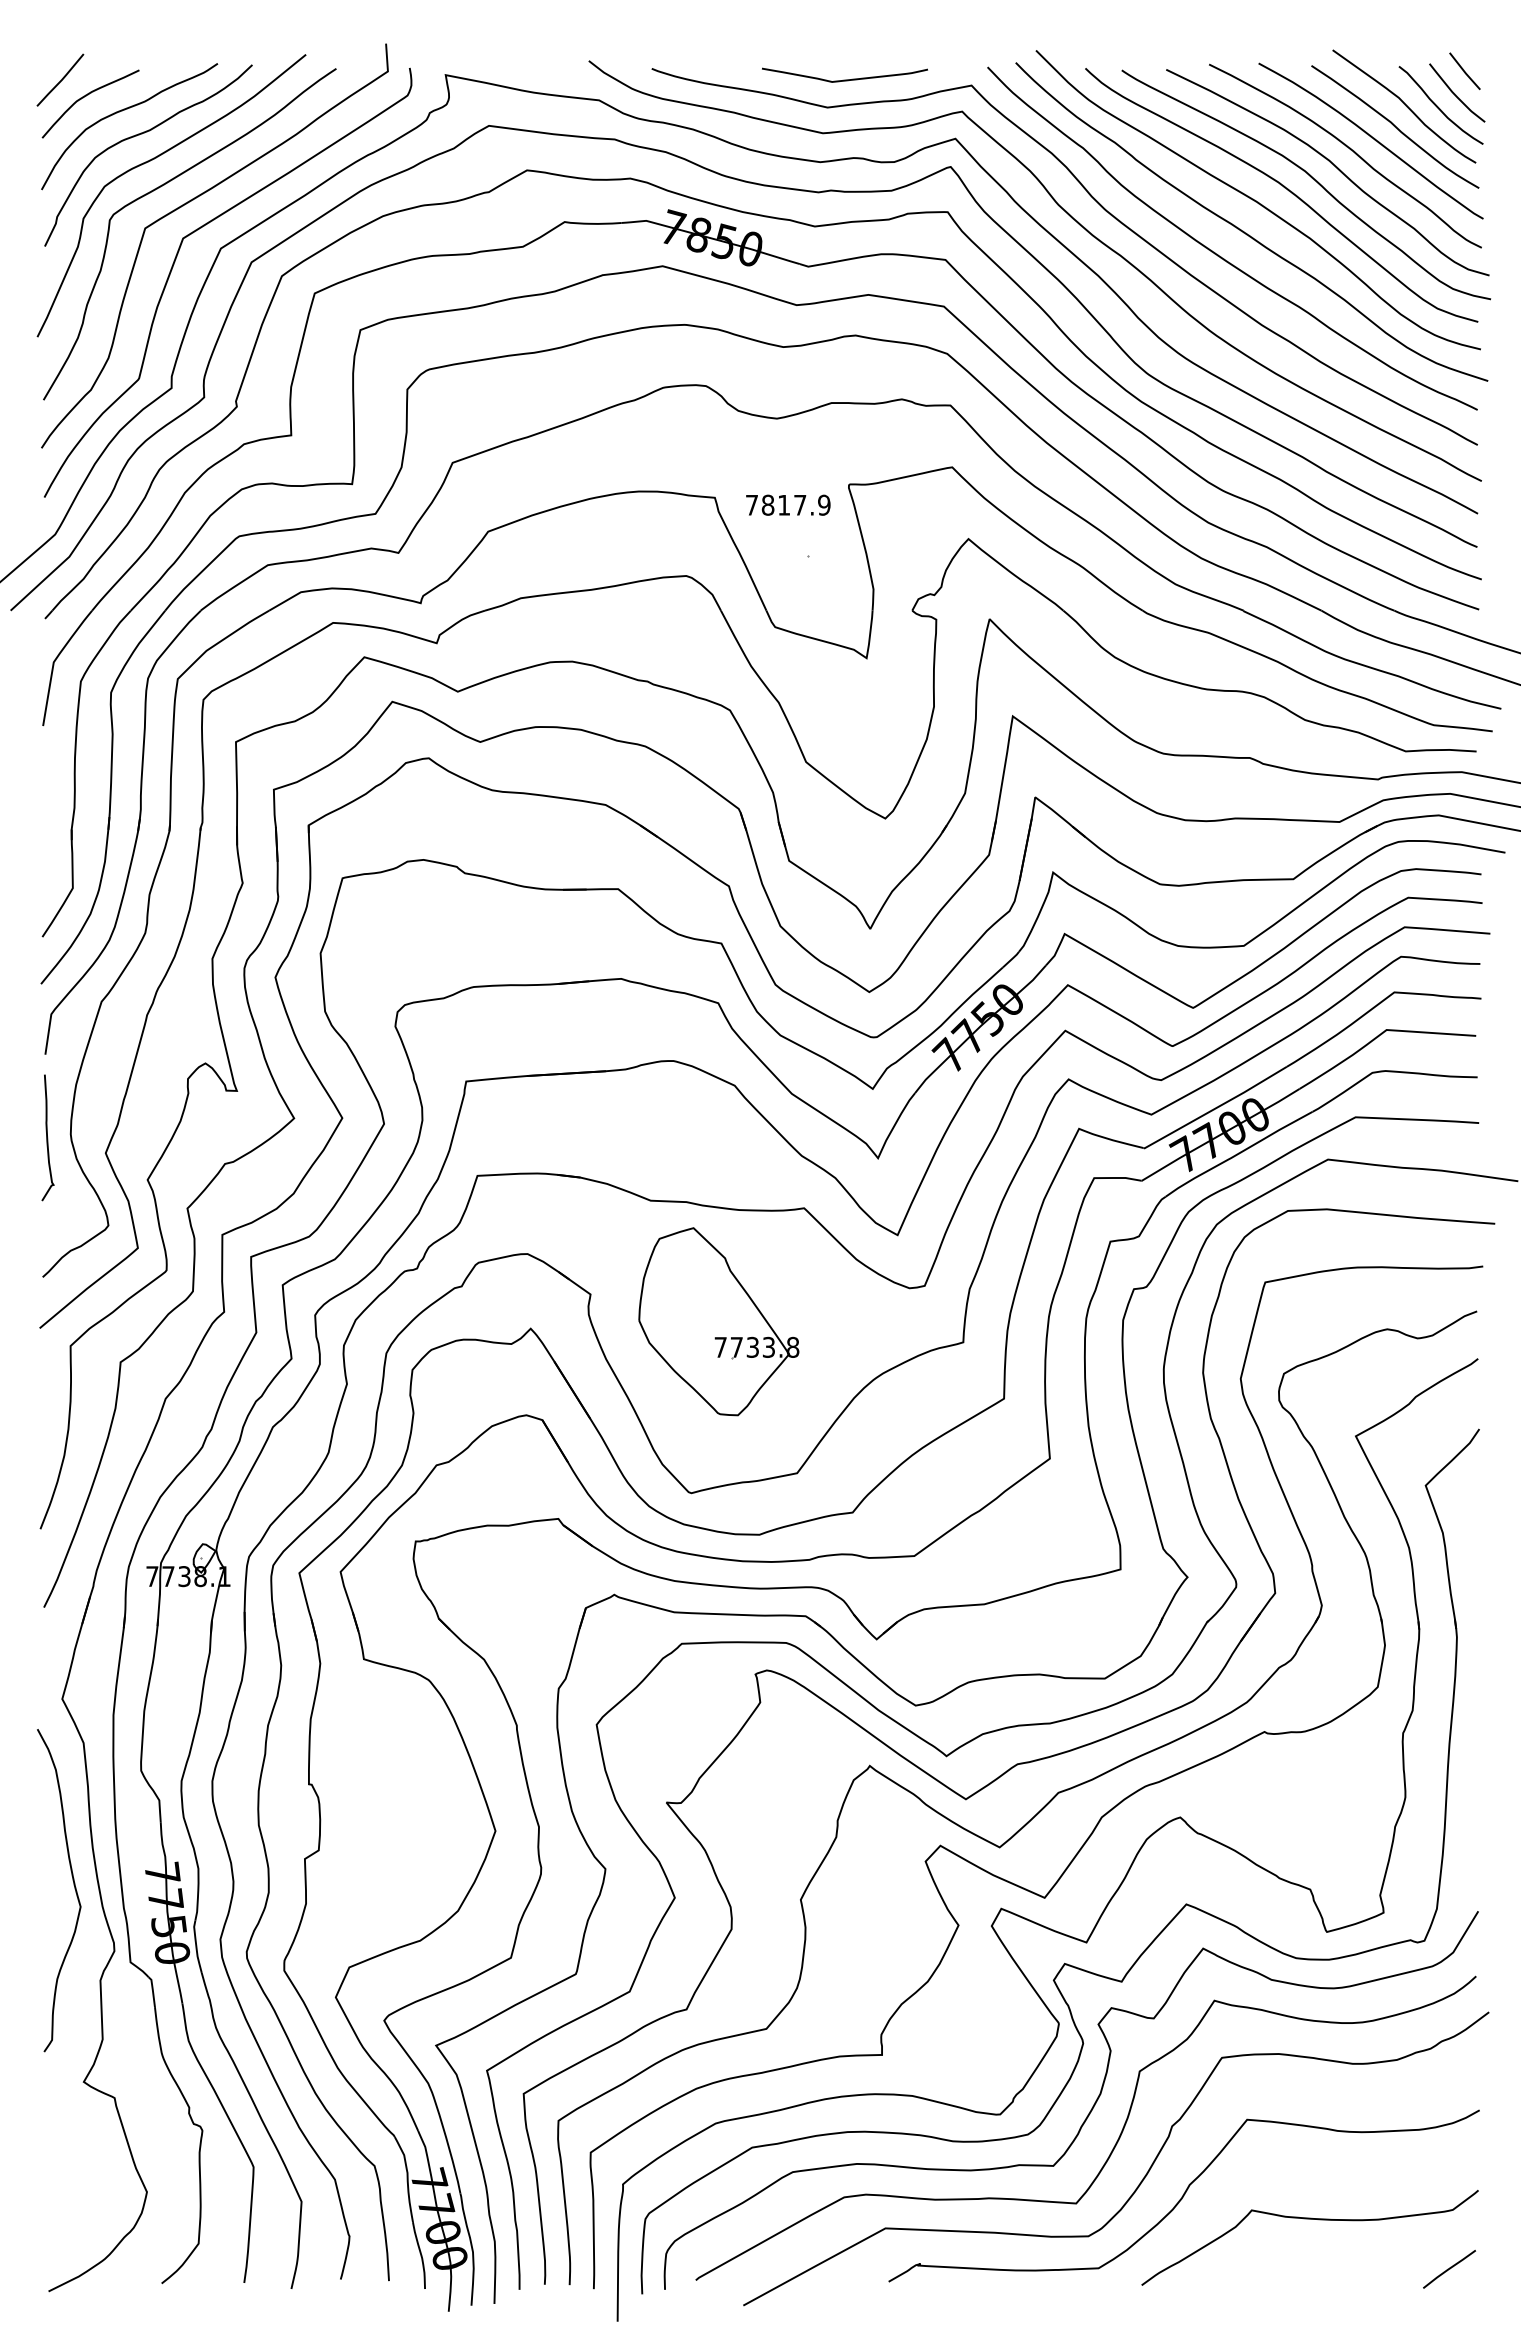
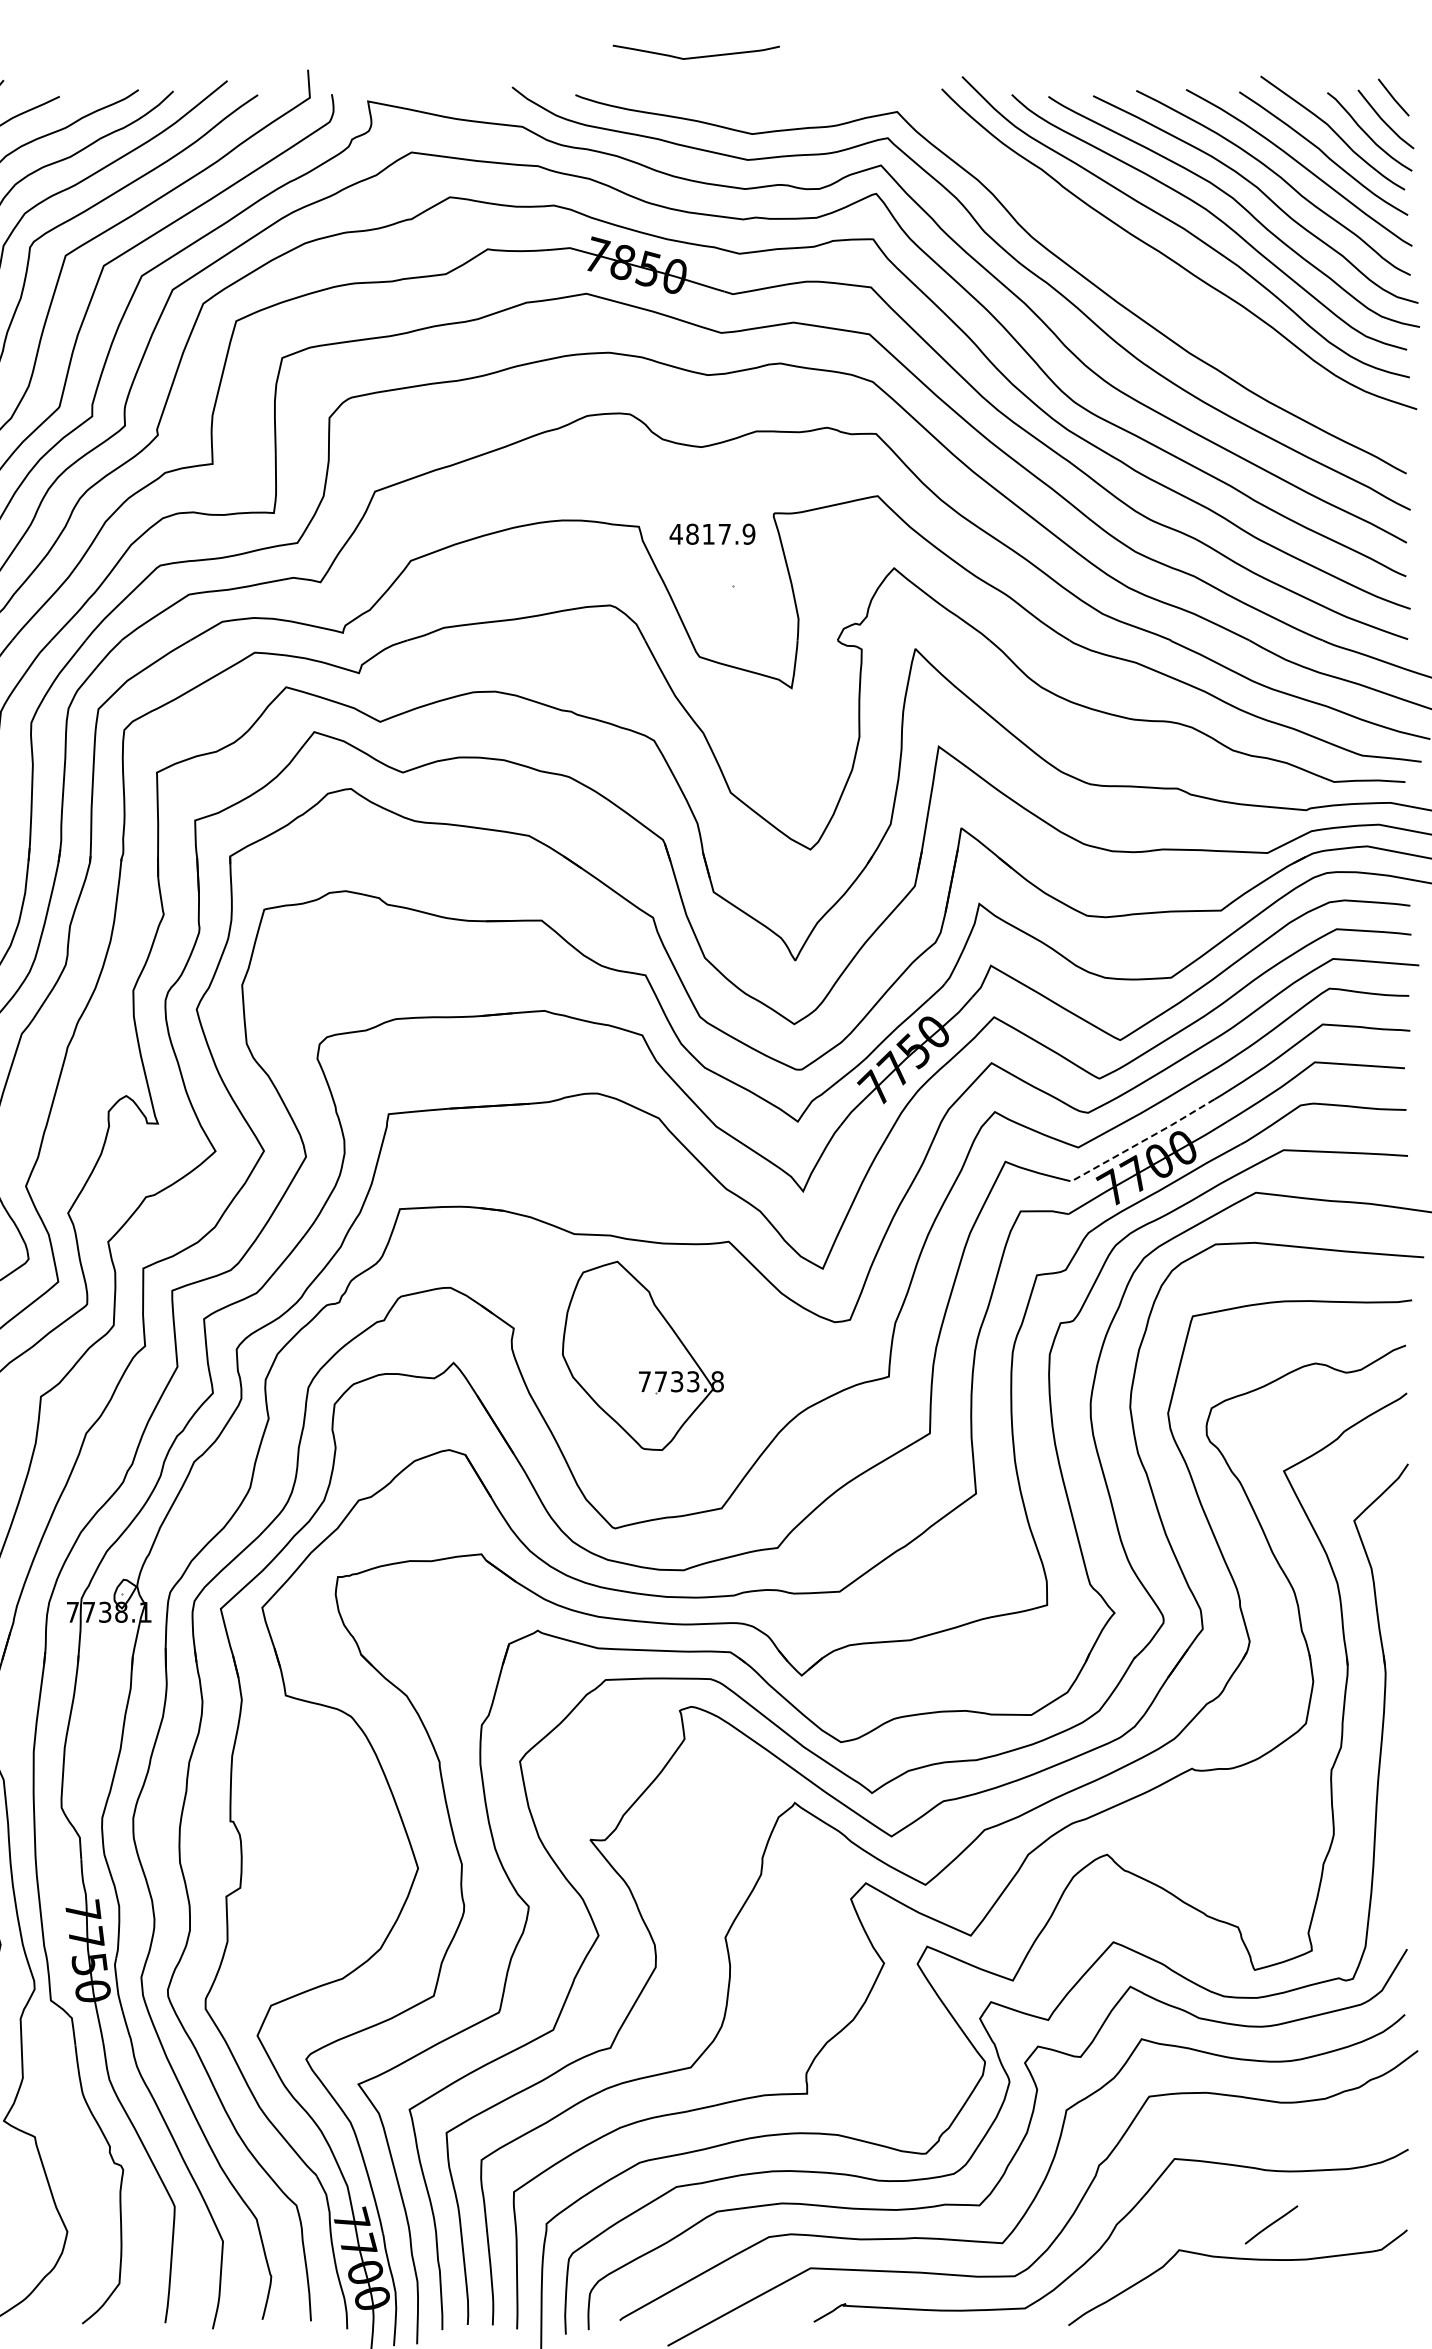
curve: (844, 79) -> (695, 56), moved
curve: (1221, 256) -> (1148, 283), removed
text: (751, 505) -> (675, 534), 7817.9 -> 4817.9
line: (1215, 1108) -> (1142, 1141), solid -> dashed
line: (1449, 2269) -> (1271, 2225), moved

